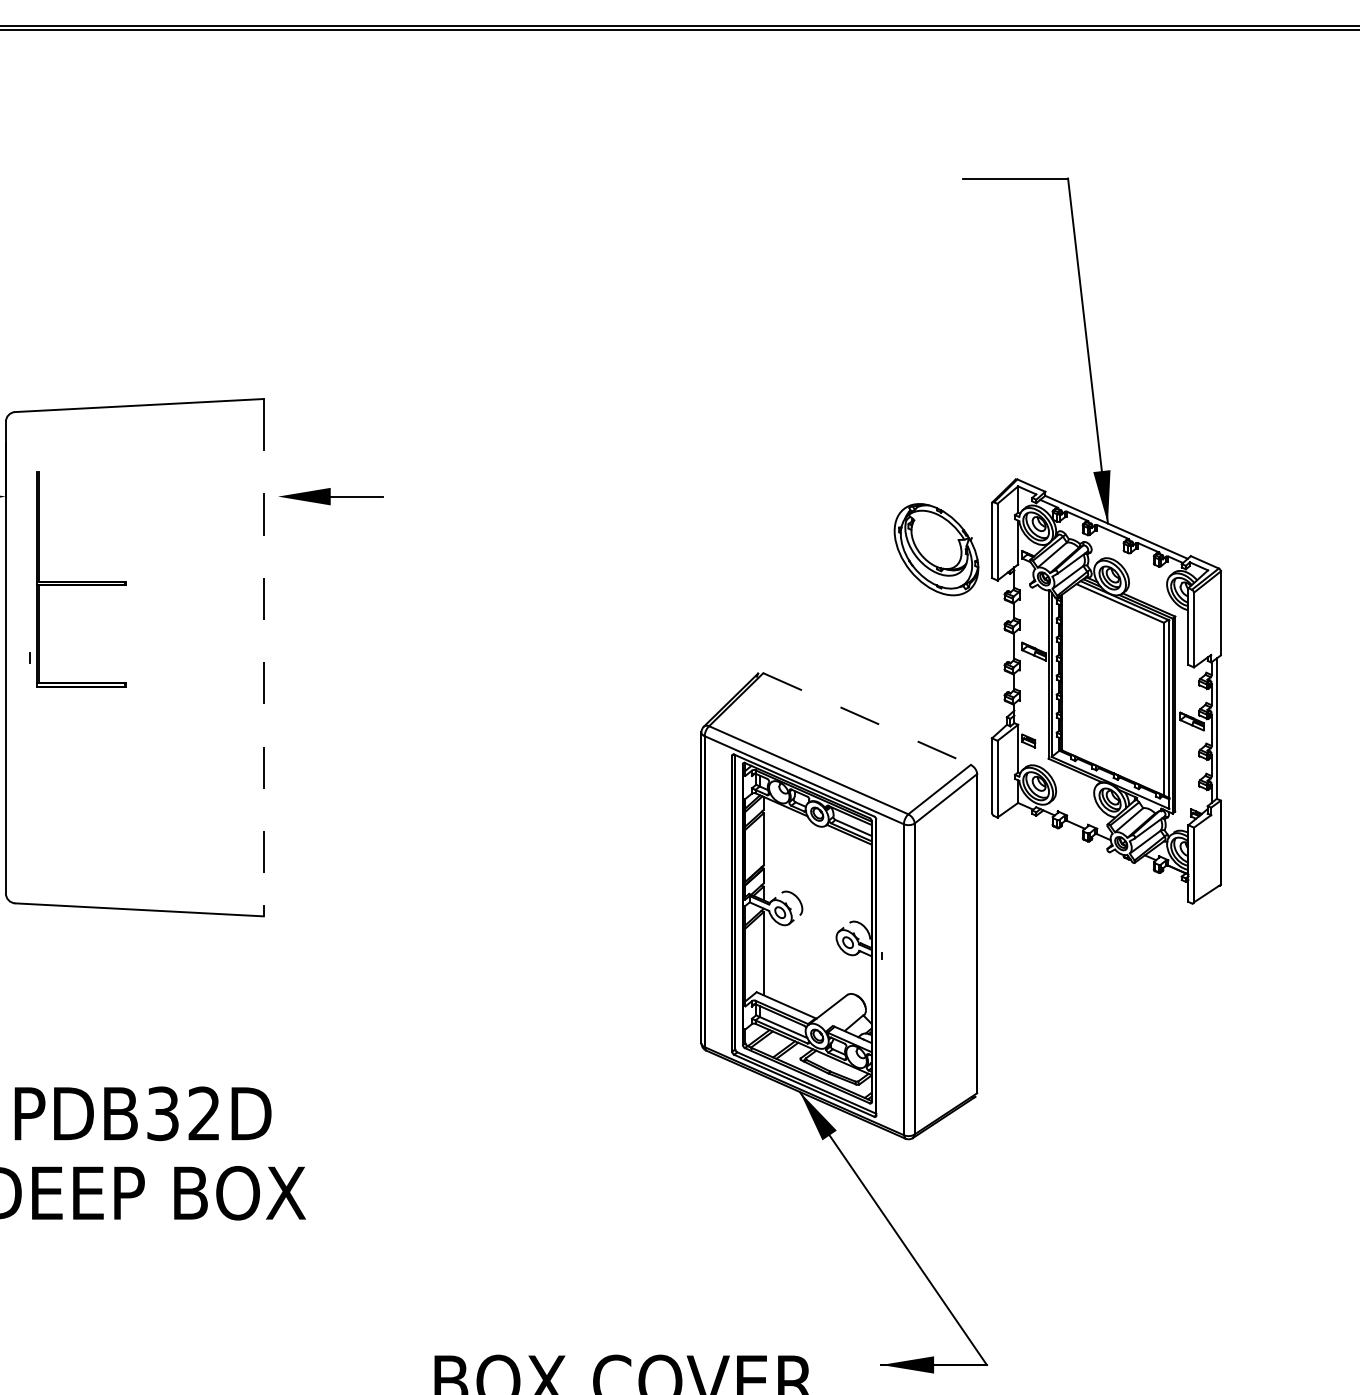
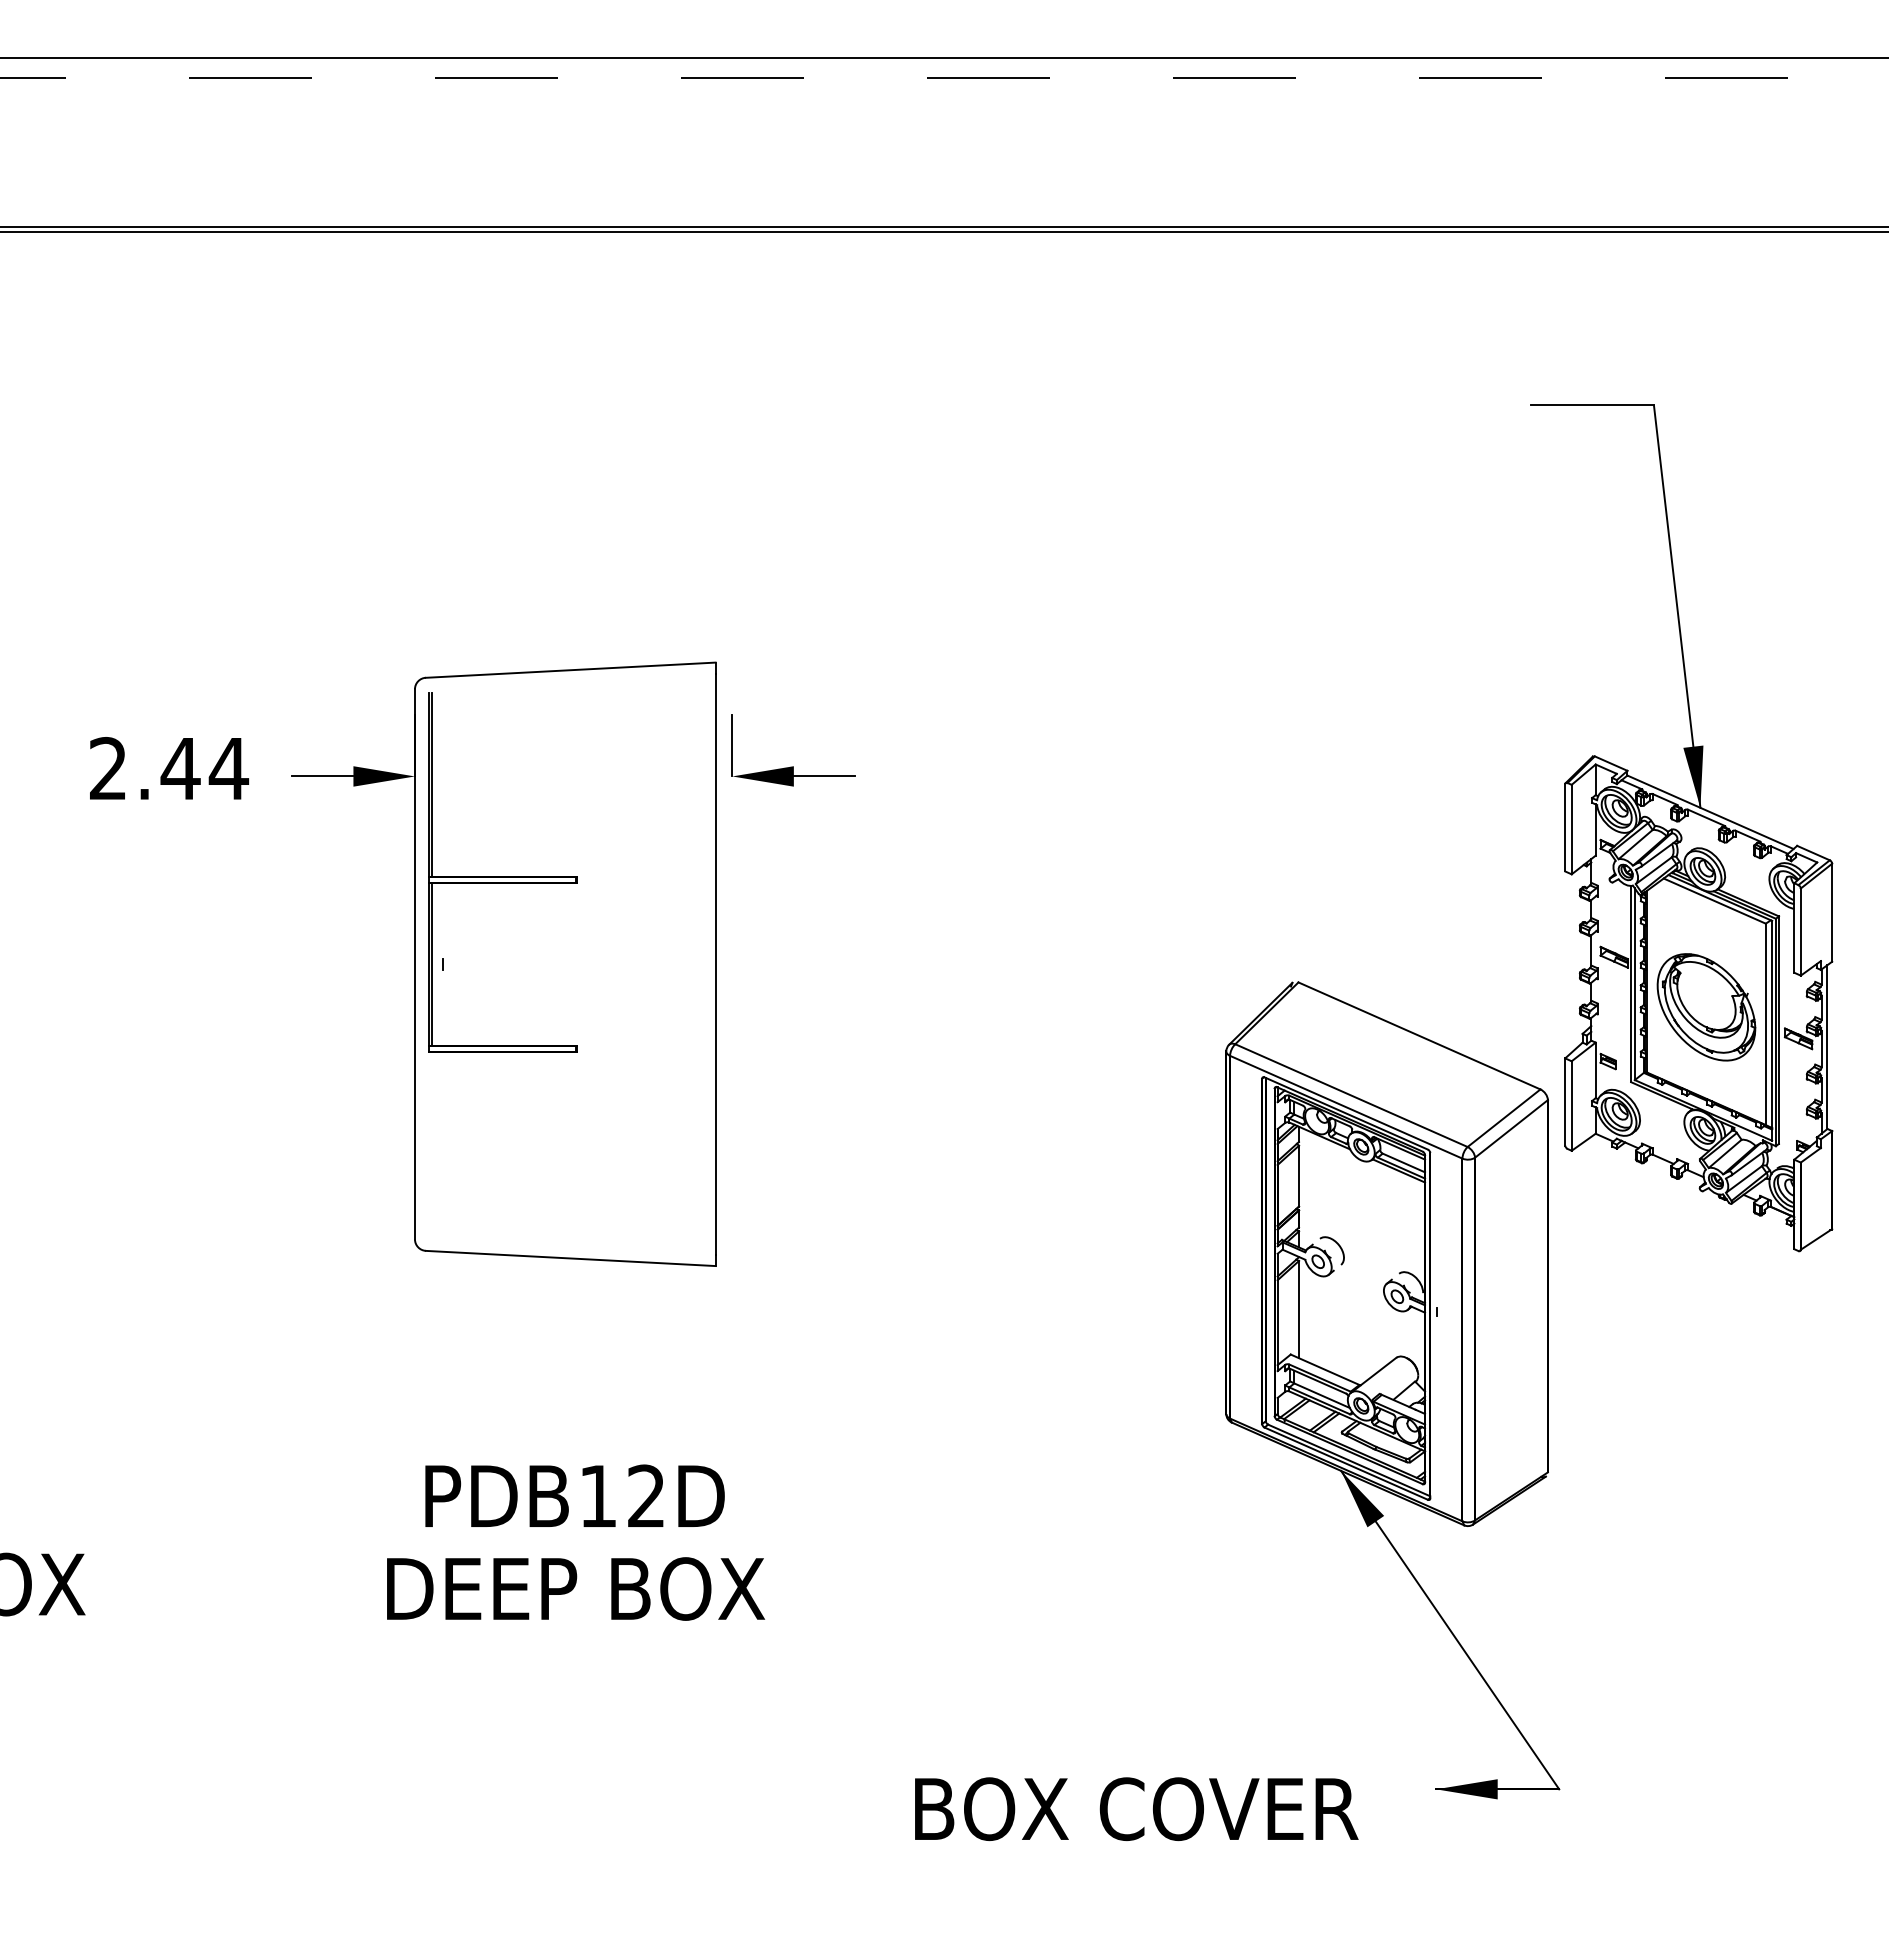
line: (278, 470) -> (732, 745), added
part: (936, 549) -> (1706, 1007), moved
part: (80, 578) -> (502, 872), size x1.43
line: (263, 657) -> (715, 964), dashed -> solid
line: (867, 719) -> (1419, 1036), dashed -> solid
text: (163, 1113) -> (598, 1496), PDB32D -> PDB12D

